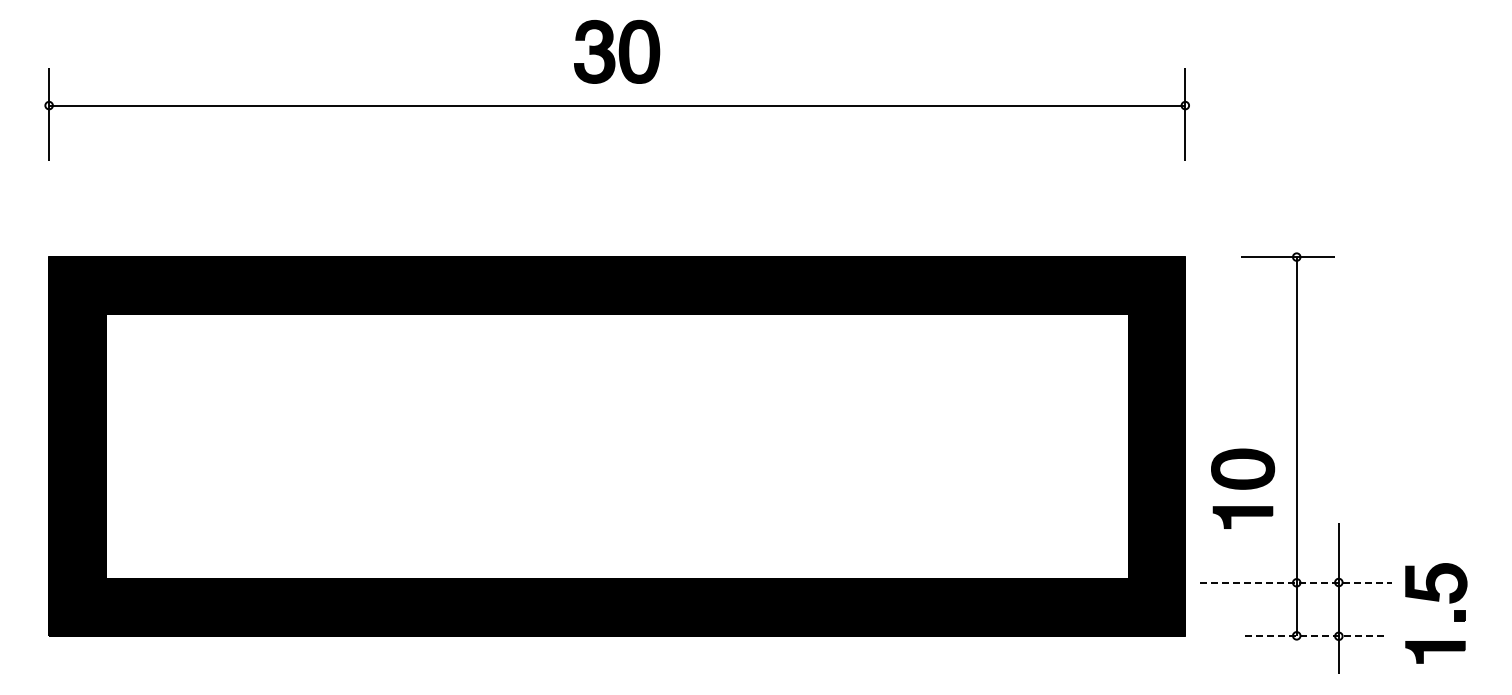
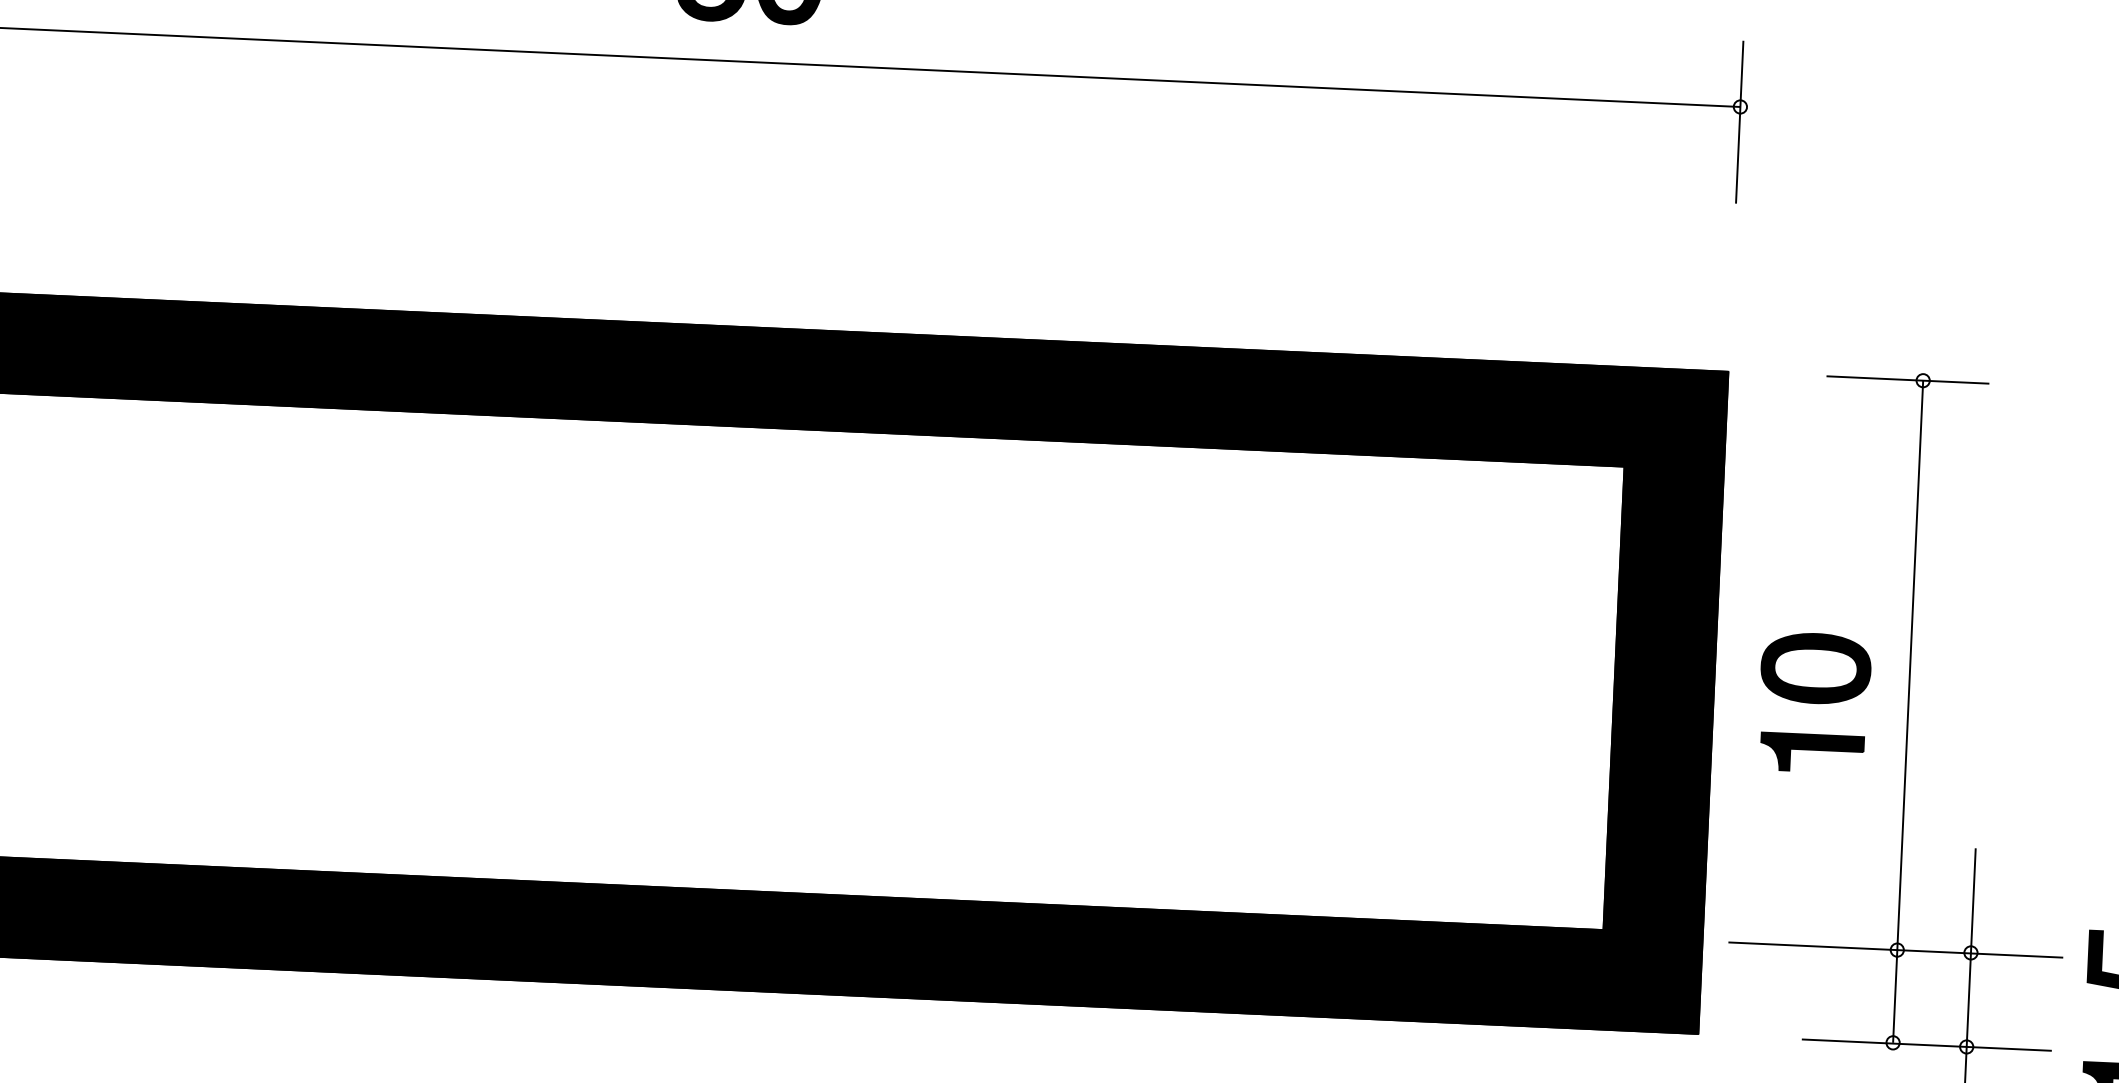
part: (1243, 488) -> (1815, 702), moved
line: (1295, 582) -> (1895, 949), dashed -> solid
line: (1316, 636) -> (1927, 1045), dashed -> solid

